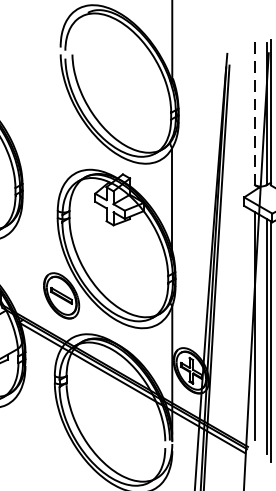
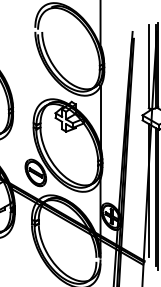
line: (254, 113) -> (148, 66), dashed -> solid

